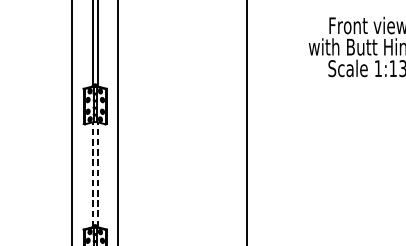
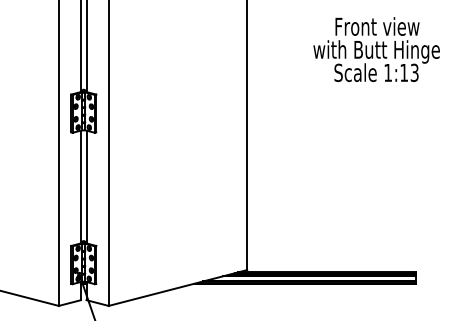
line: (92, 174) -> (80, 186), dashed -> solid
line: (97, 174) -> (86, 186), dashed -> solid

